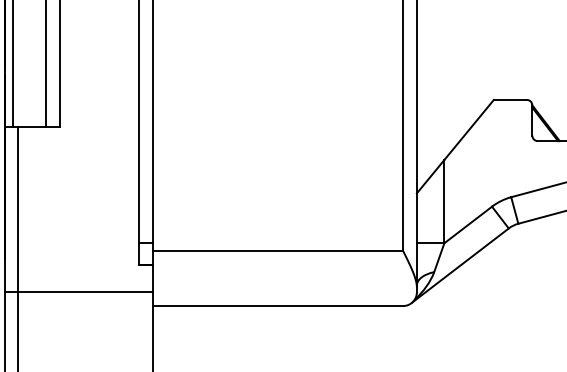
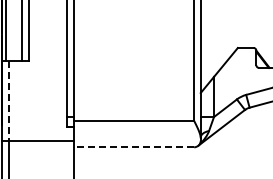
line: (17, 208) -> (8, 100), solid -> dashed
line: (277, 306) -> (133, 147), solid -> dashed

